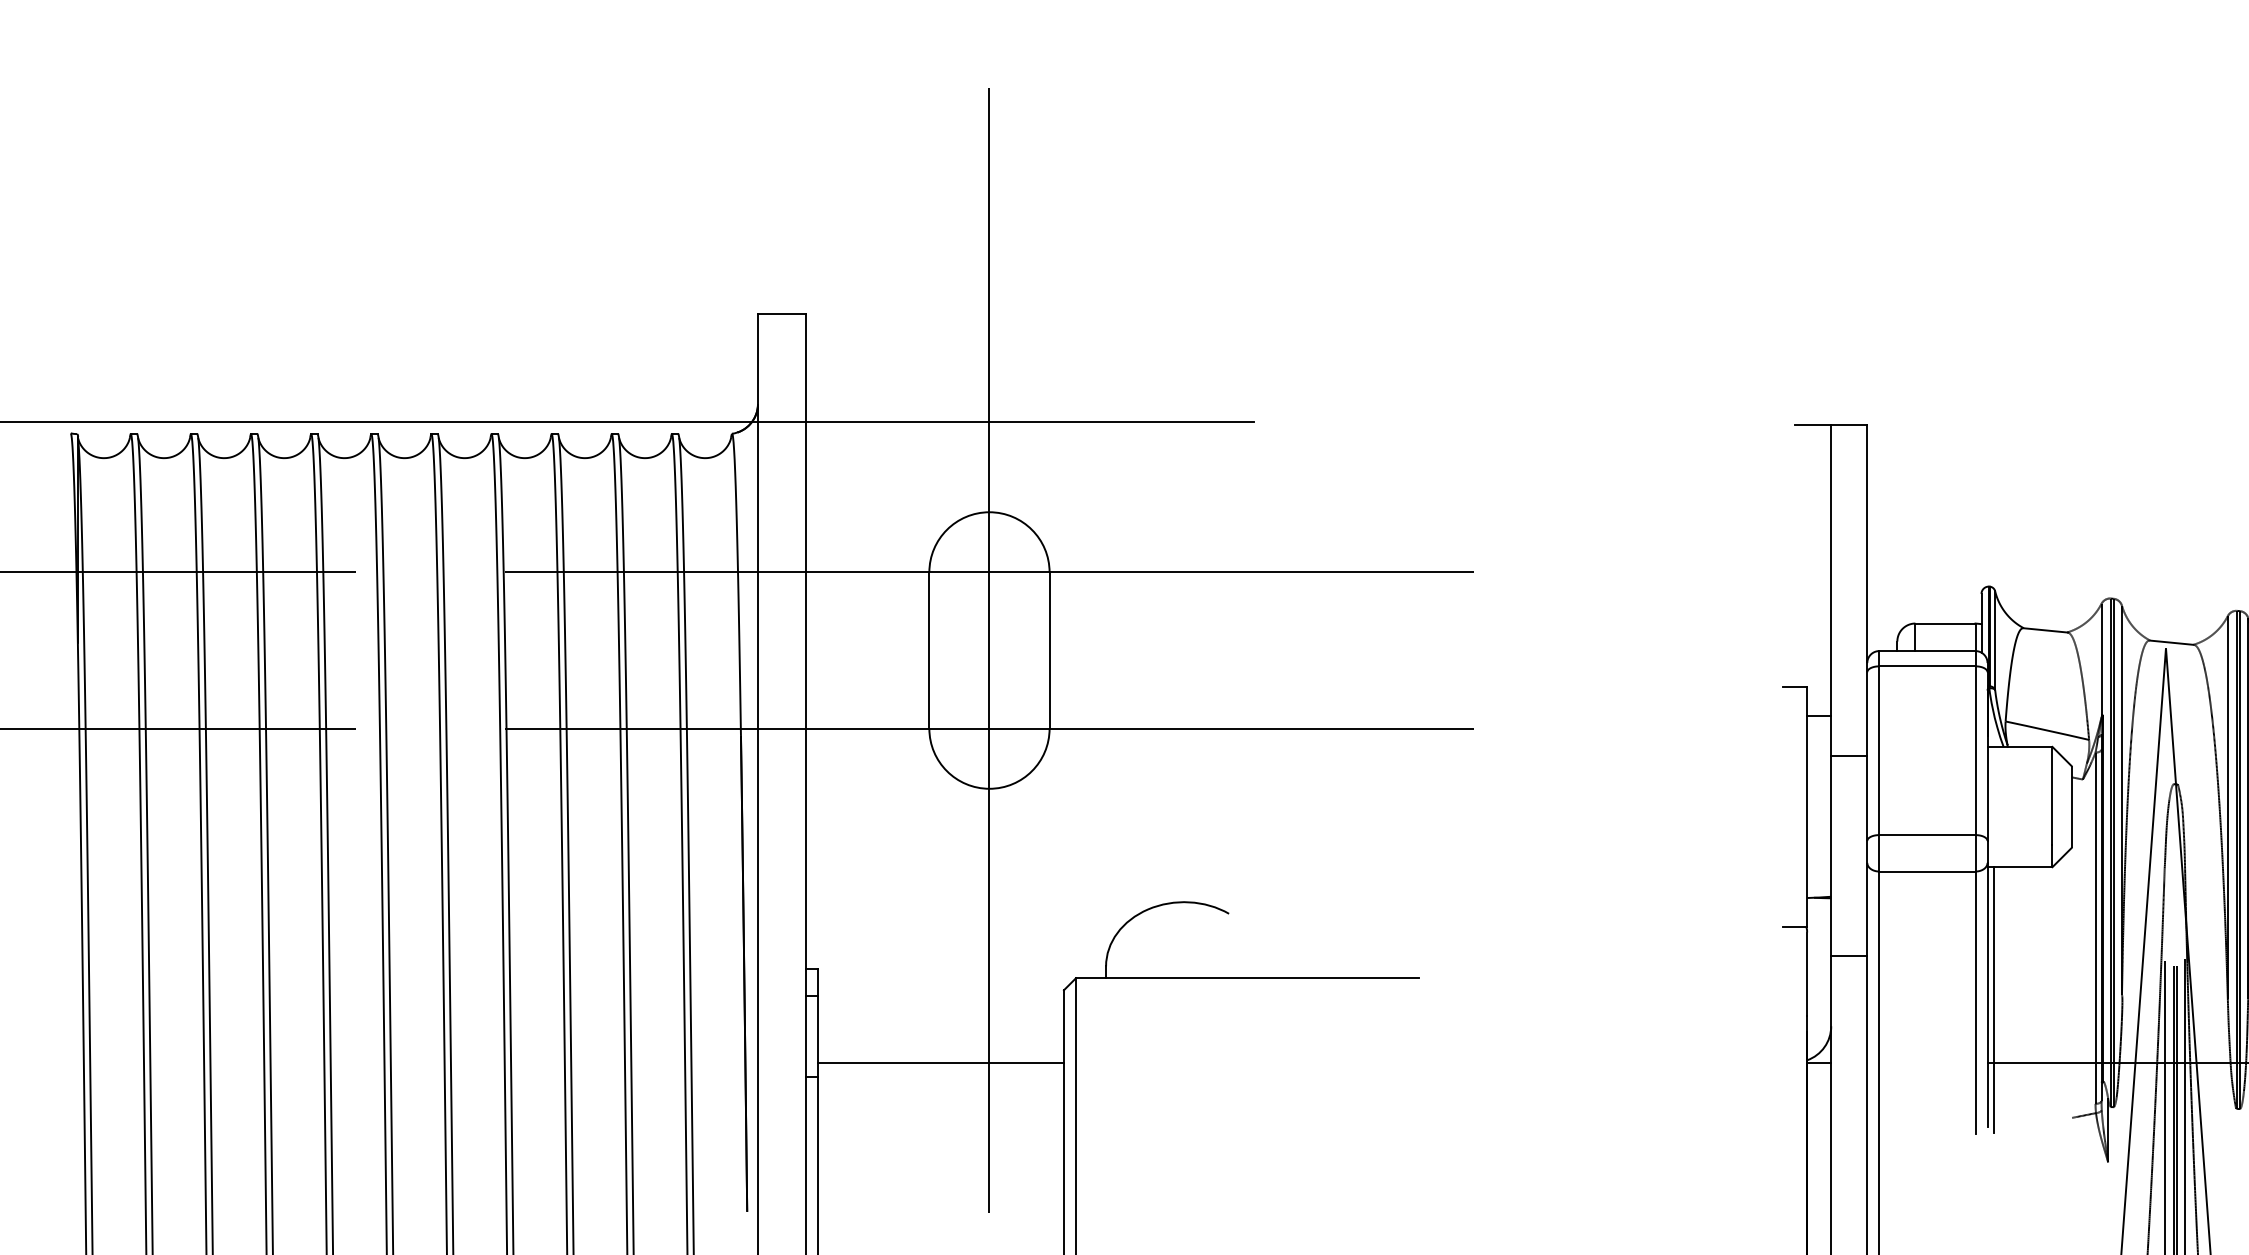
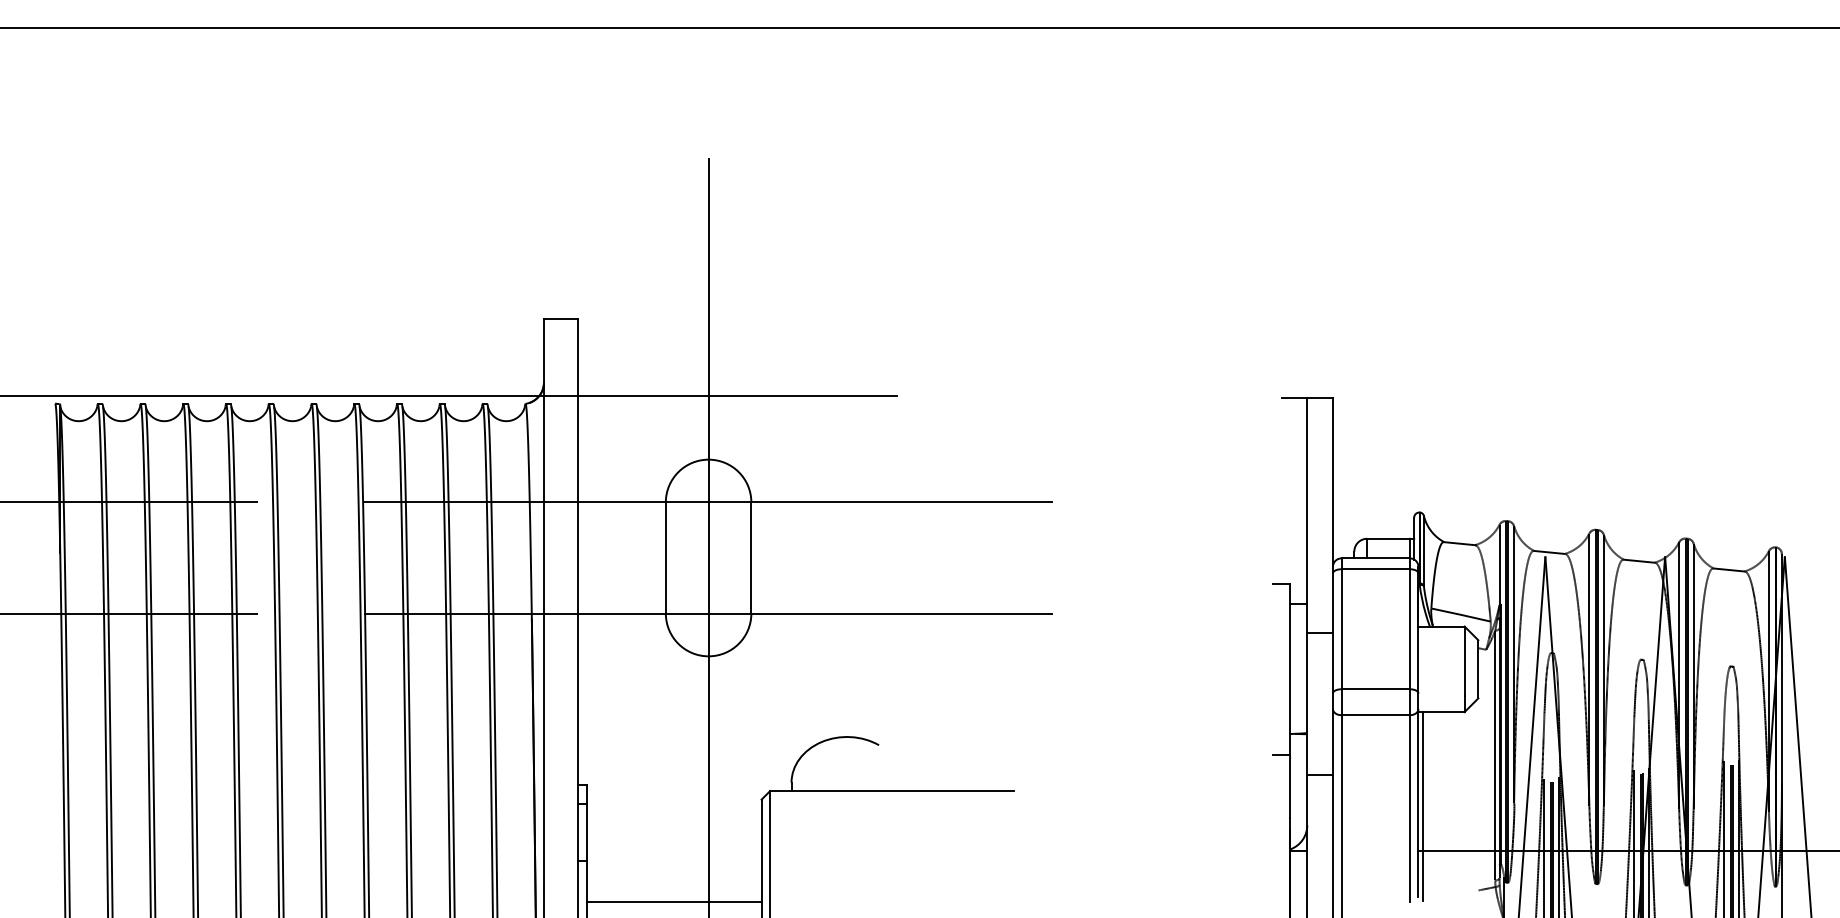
line: (940, 1063) -> (673, 902), moved

